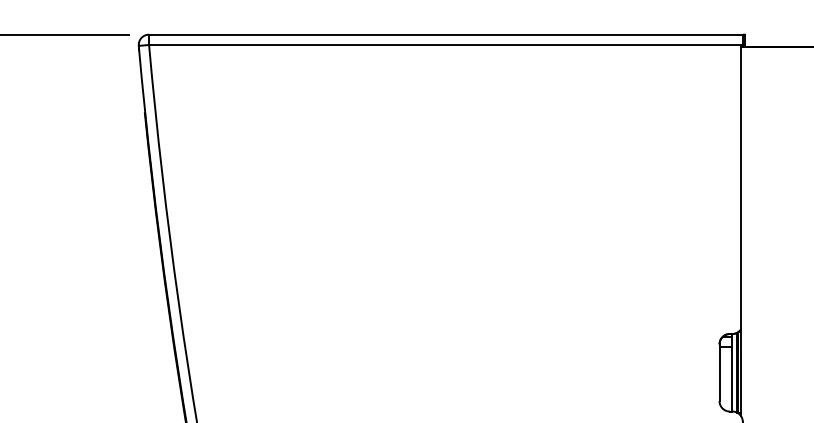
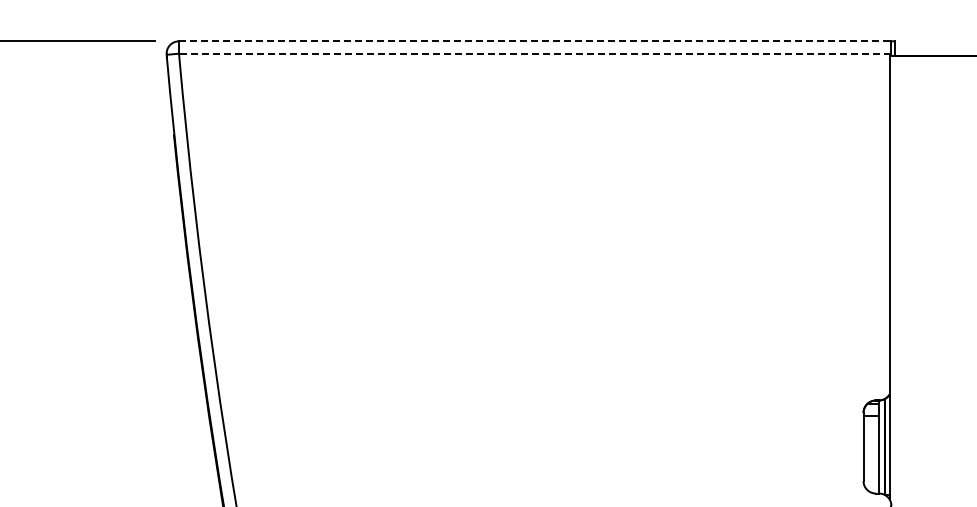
line: (446, 34) -> (535, 41), solid -> dashed
line: (445, 44) -> (534, 53), solid -> dashed

